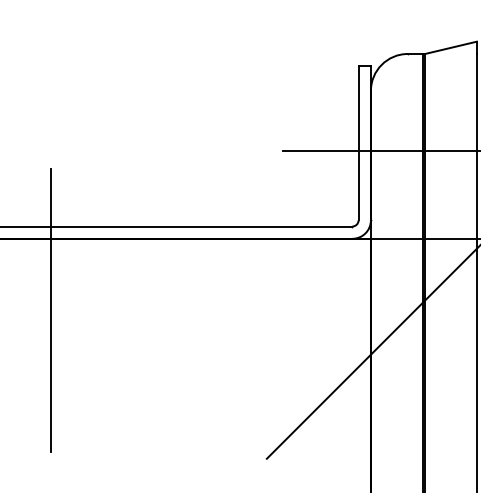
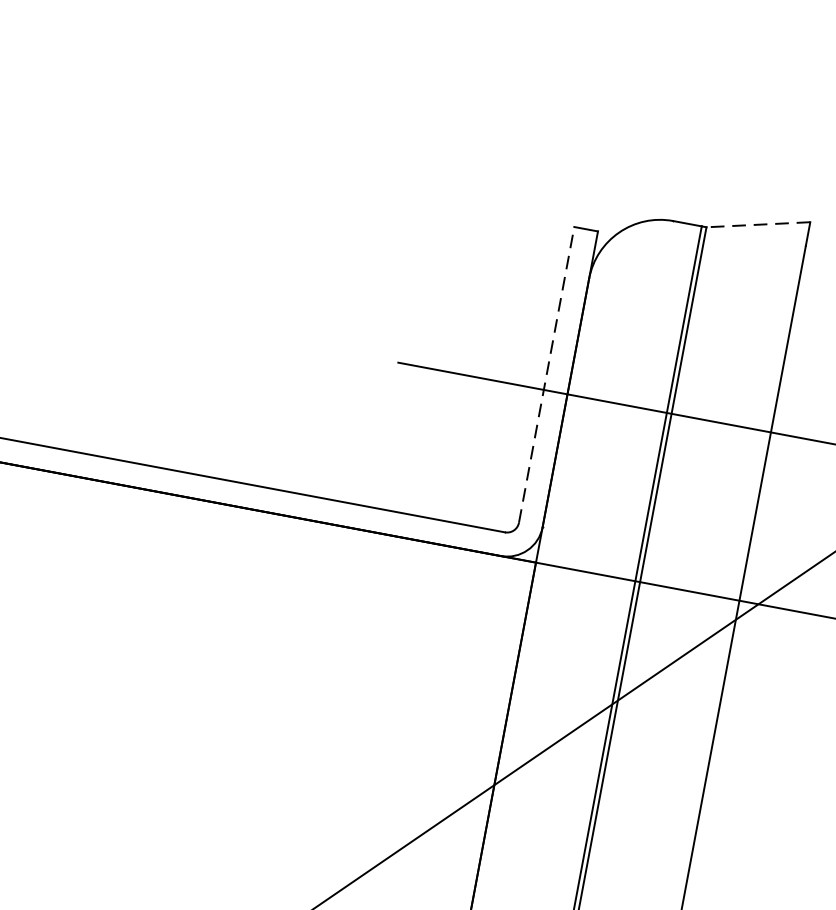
line: (451, 47) -> (759, 224), solid -> dashed
line: (358, 142) -> (546, 373), solid -> dashed

